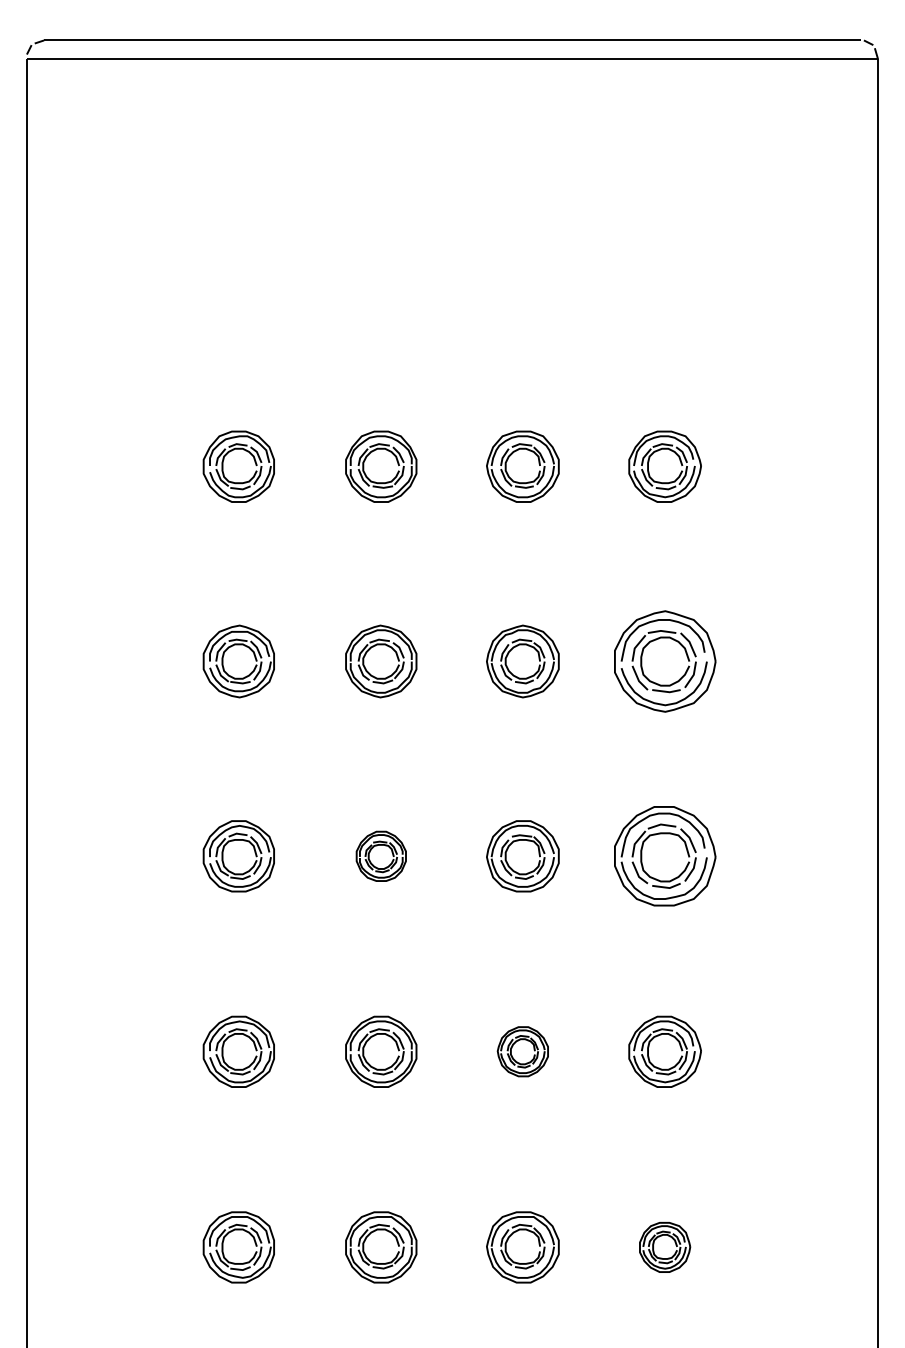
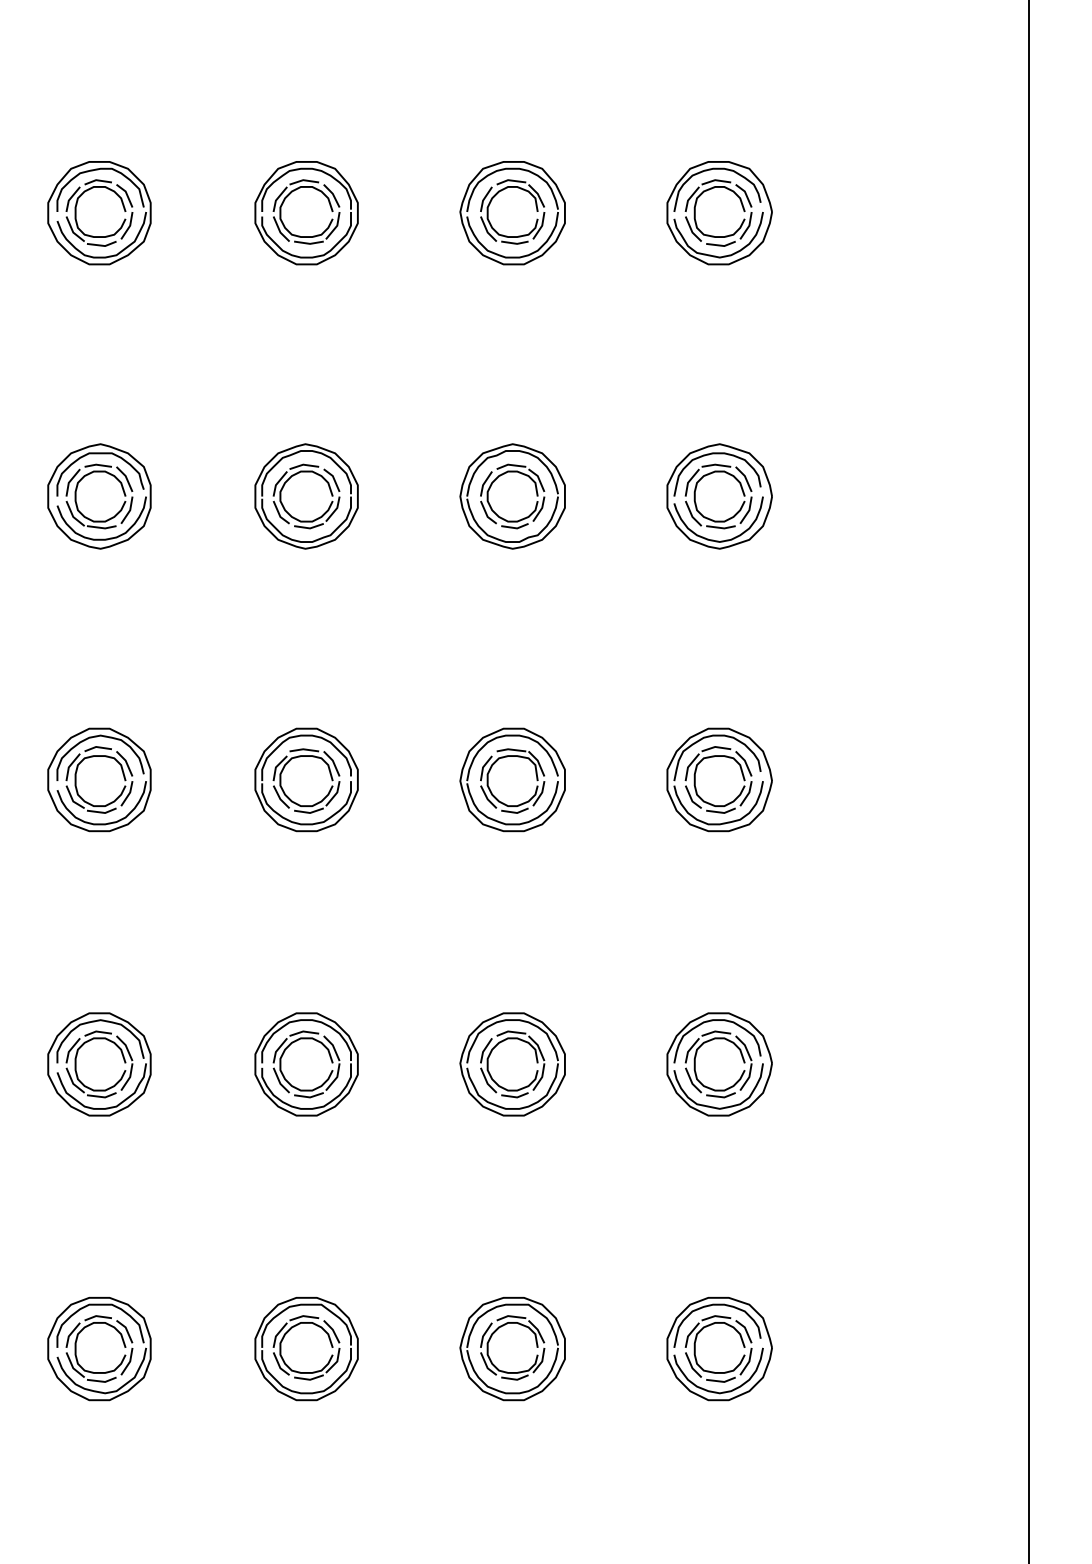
part: (664, 661) -> (718, 496), size x0.71
part: (381, 856) -> (306, 780), size x1.43
part: (664, 856) -> (718, 780), size x0.71
part: (522, 1051) -> (512, 1063), size x1.43
part: (664, 1247) -> (718, 1349), size x1.43

